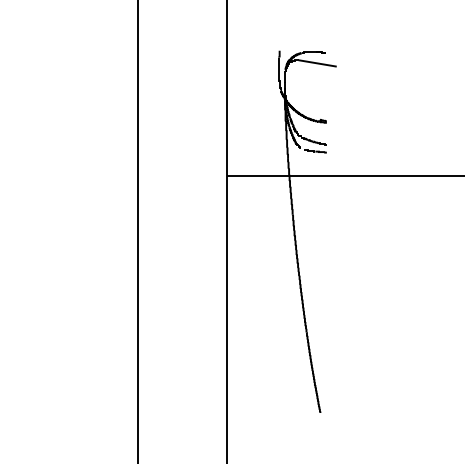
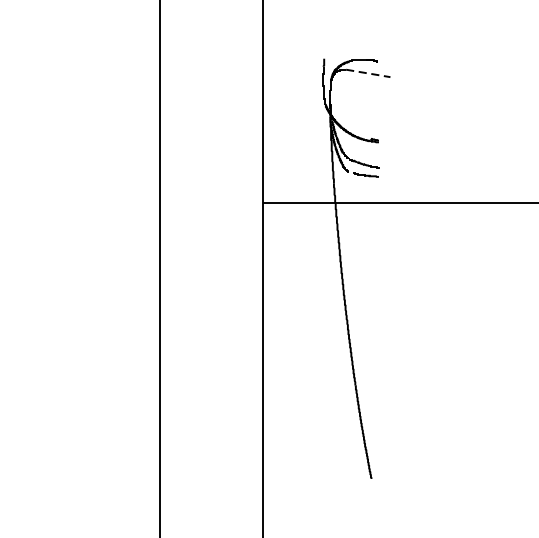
line: (318, 63) -> (369, 73), solid -> dashed

